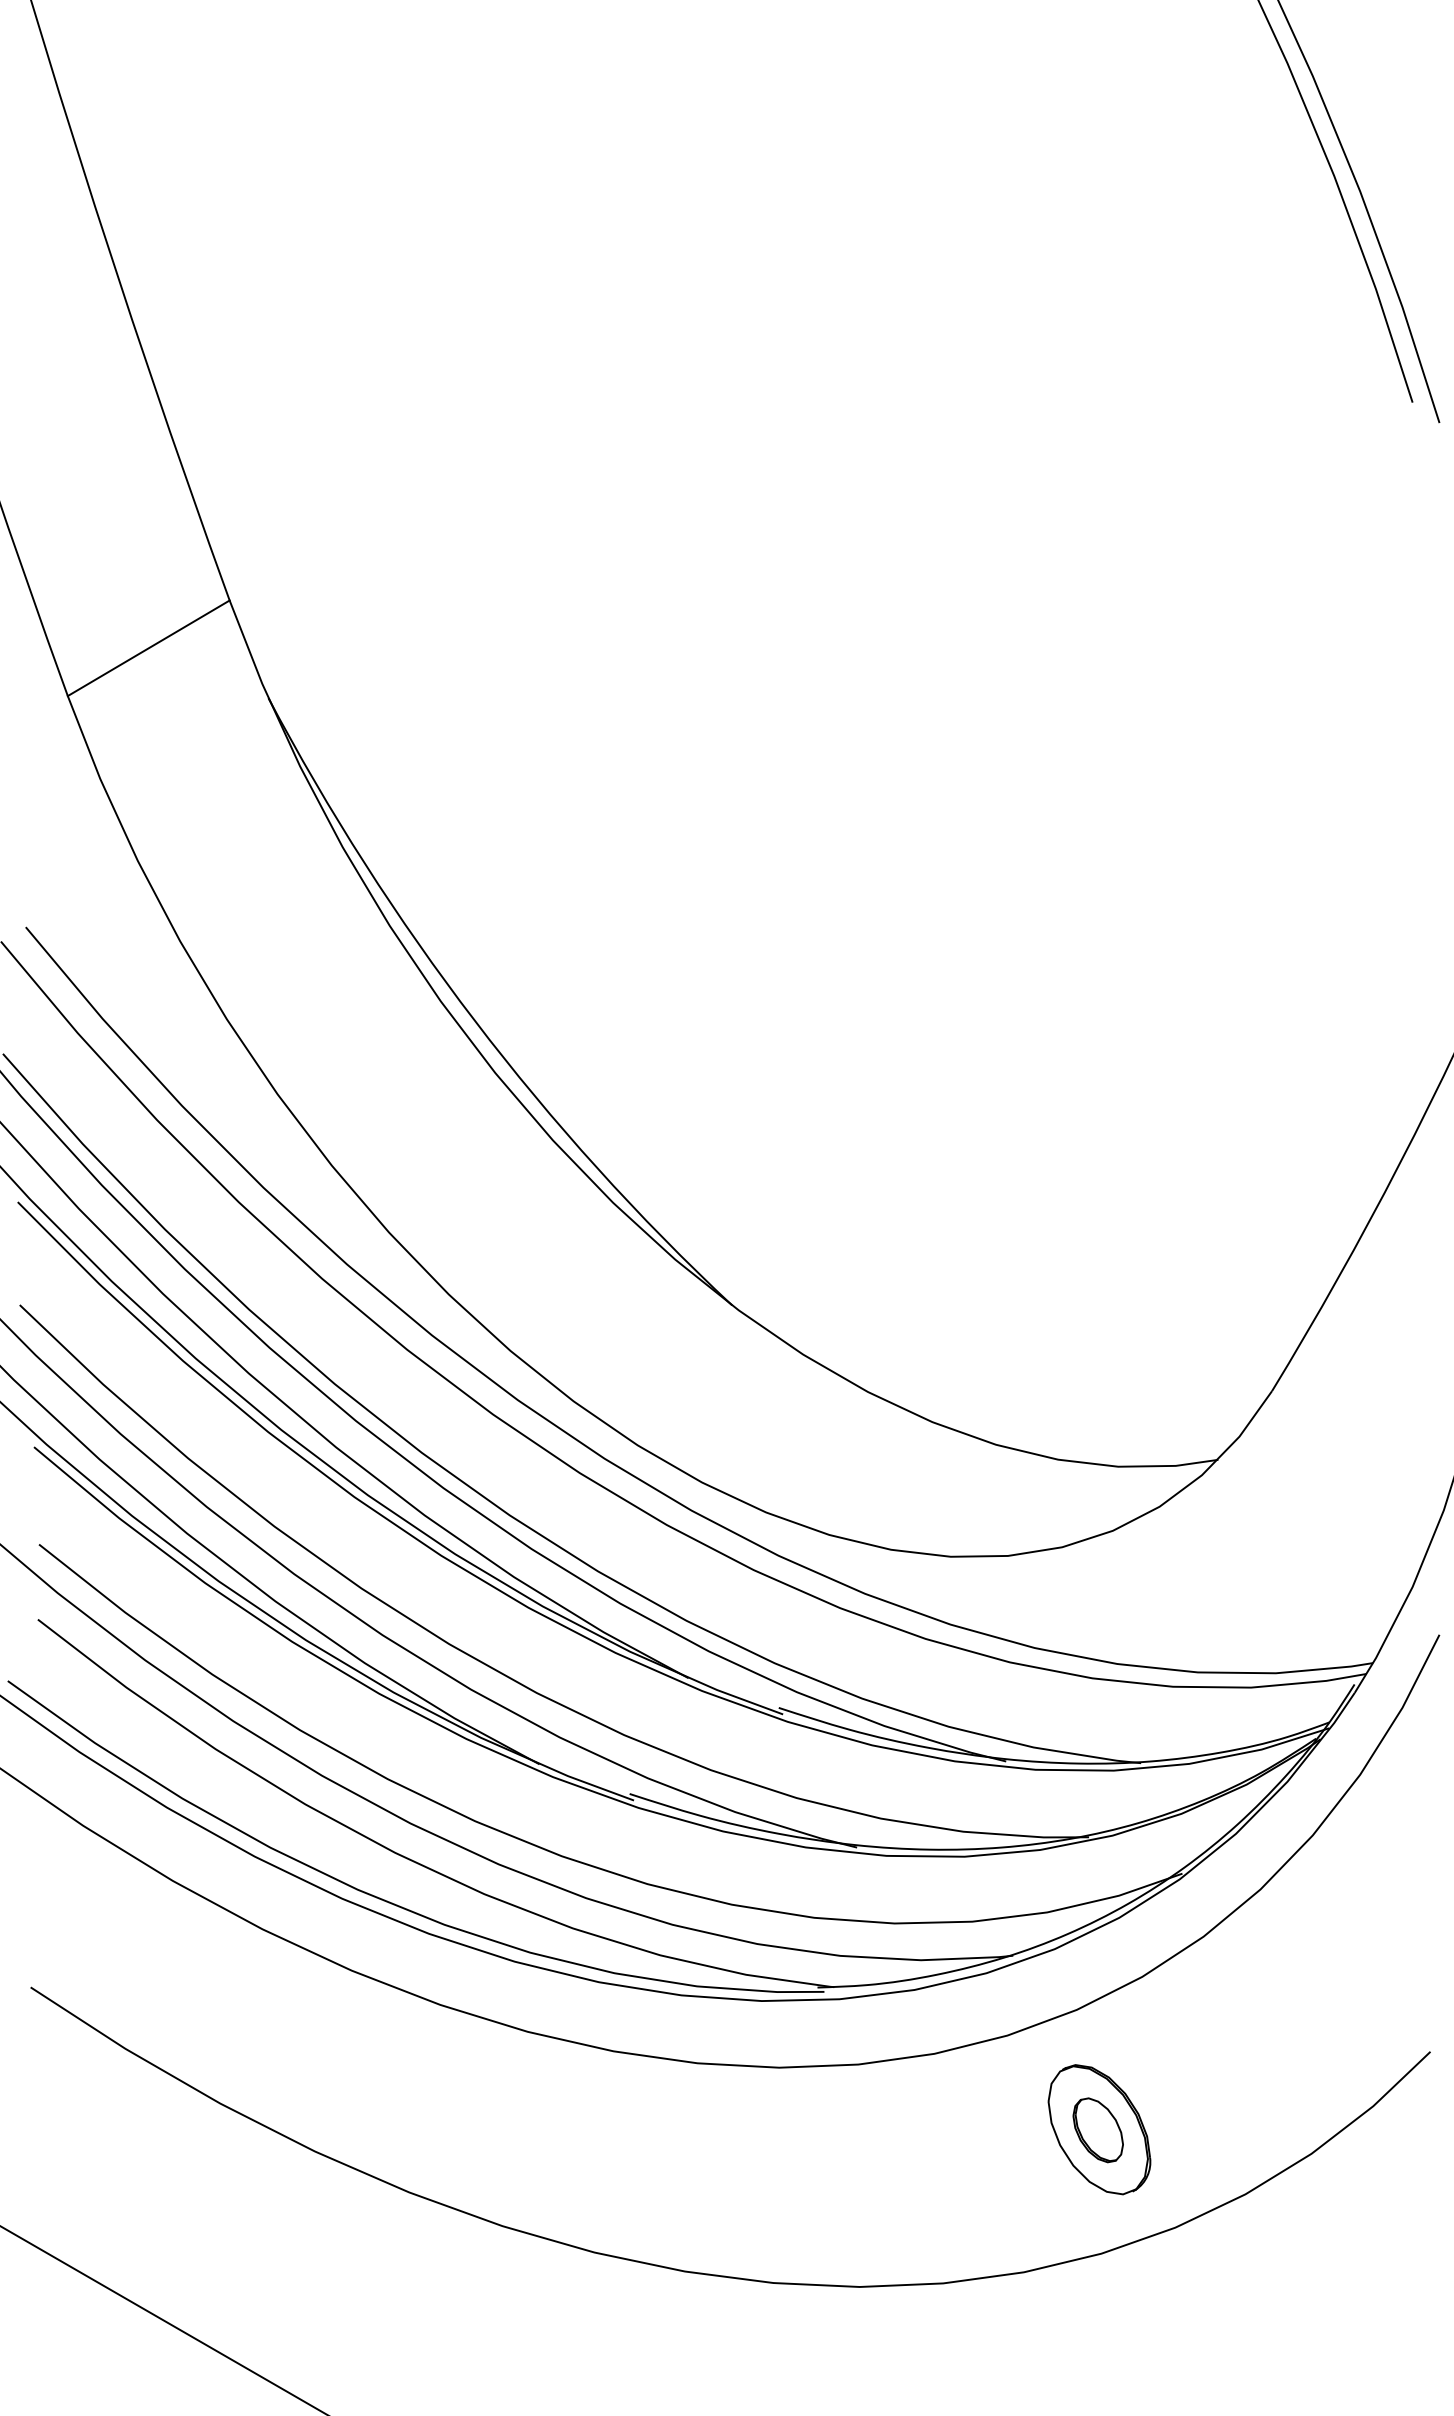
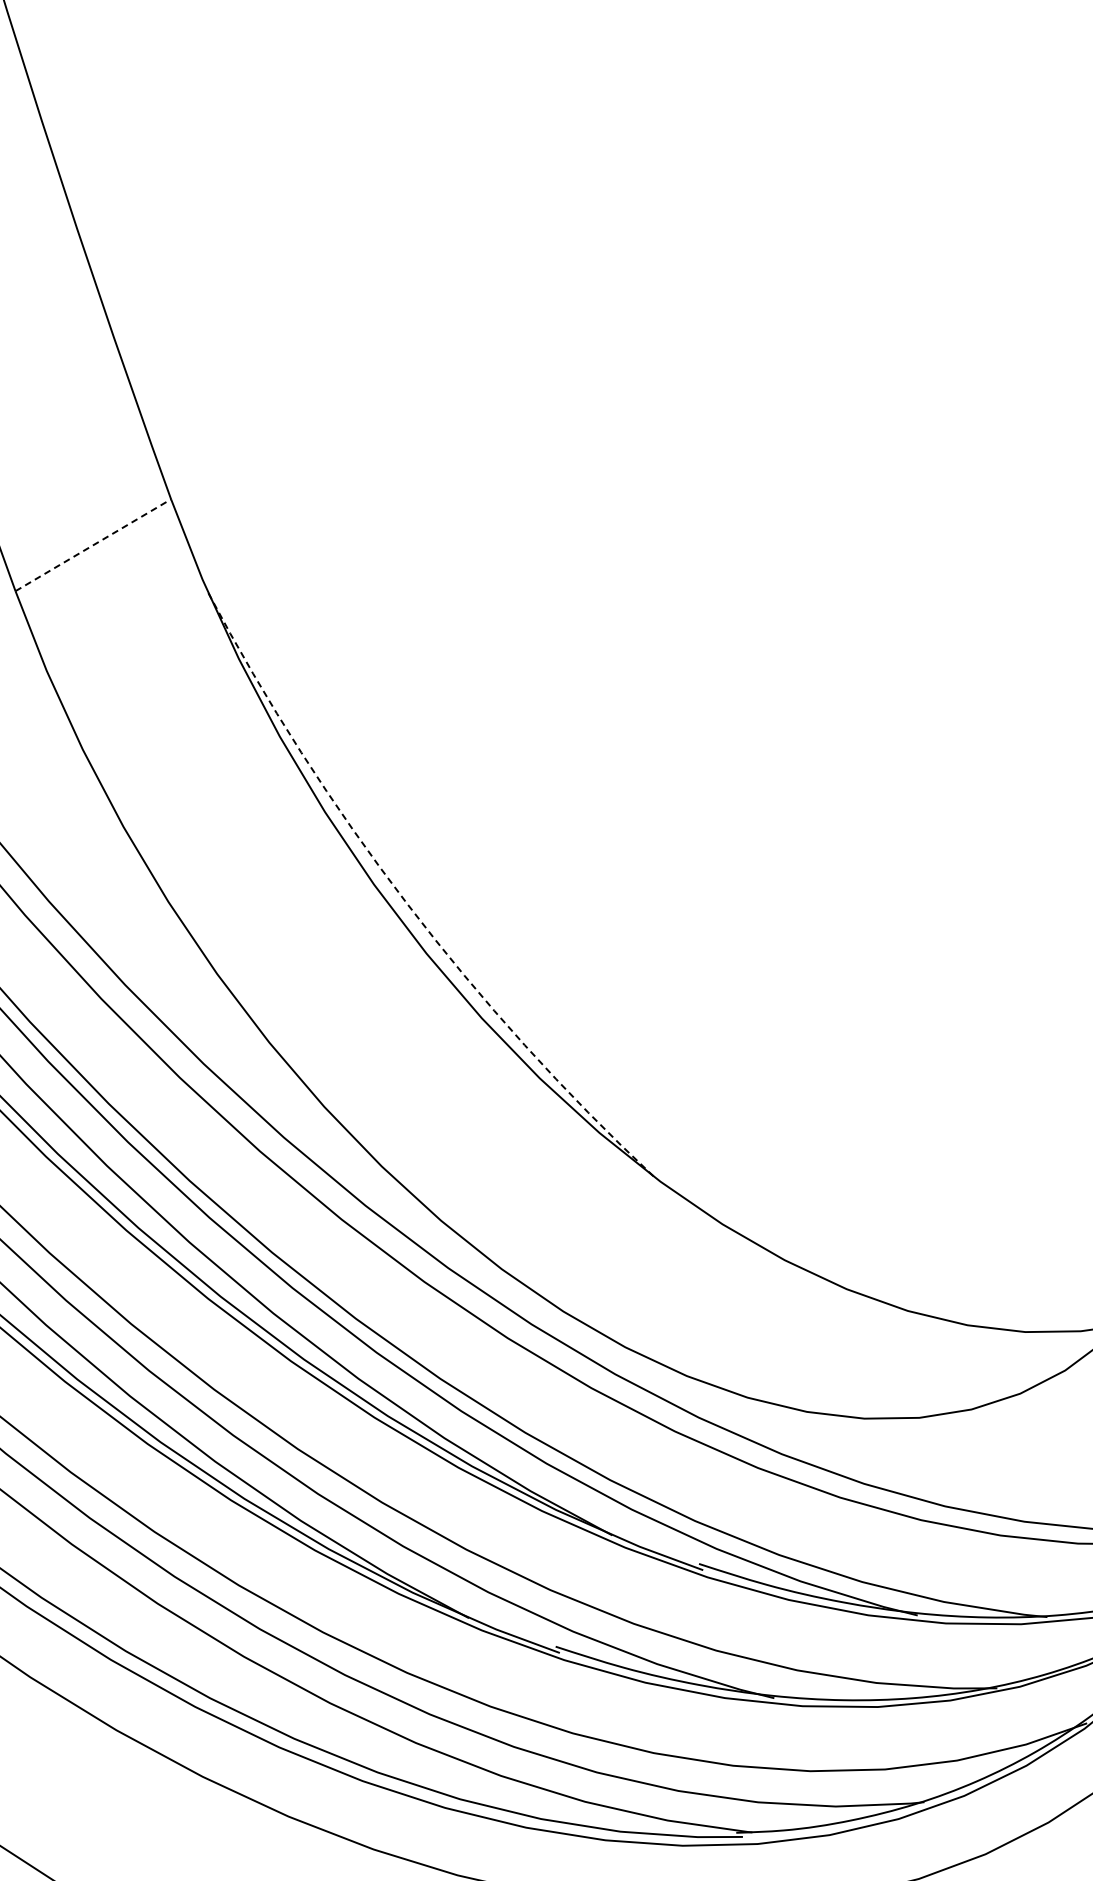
line: (148, 648) -> (93, 545), solid -> dashed
arc: (475, 1021) -> (407, 904), solid -> dashed

